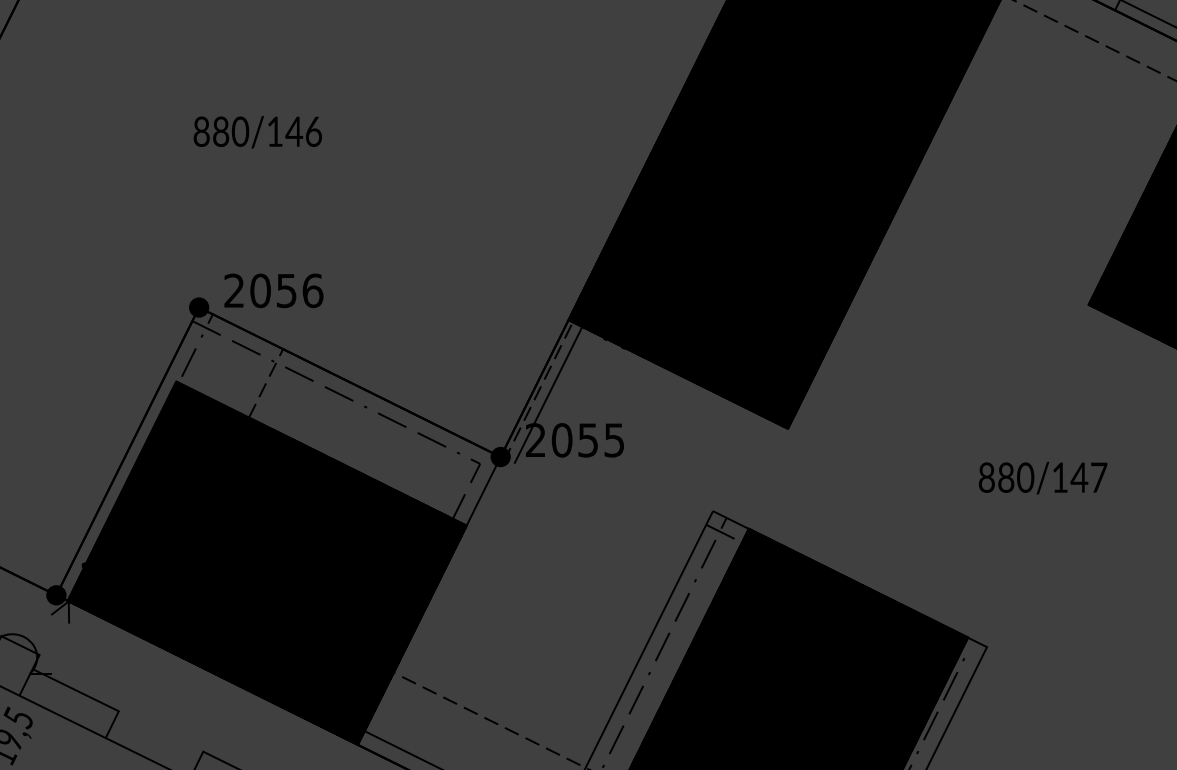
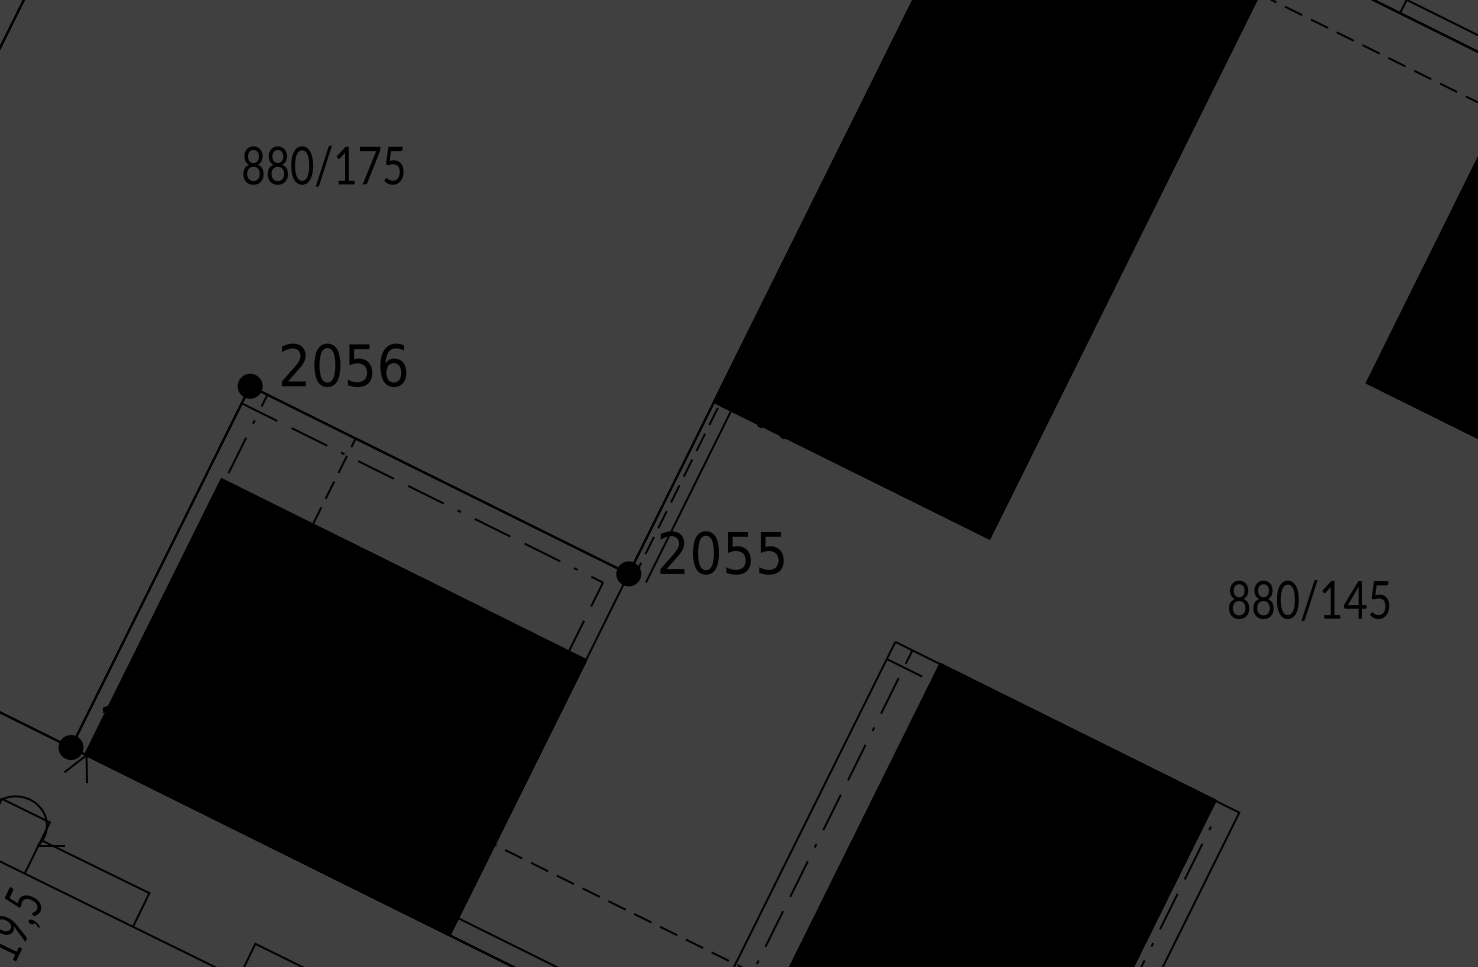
text: (303, 131) -> (381, 165), 880/146 -> 880/175
text: (1098, 477) -> (1379, 599), 880/147 -> 880/145

